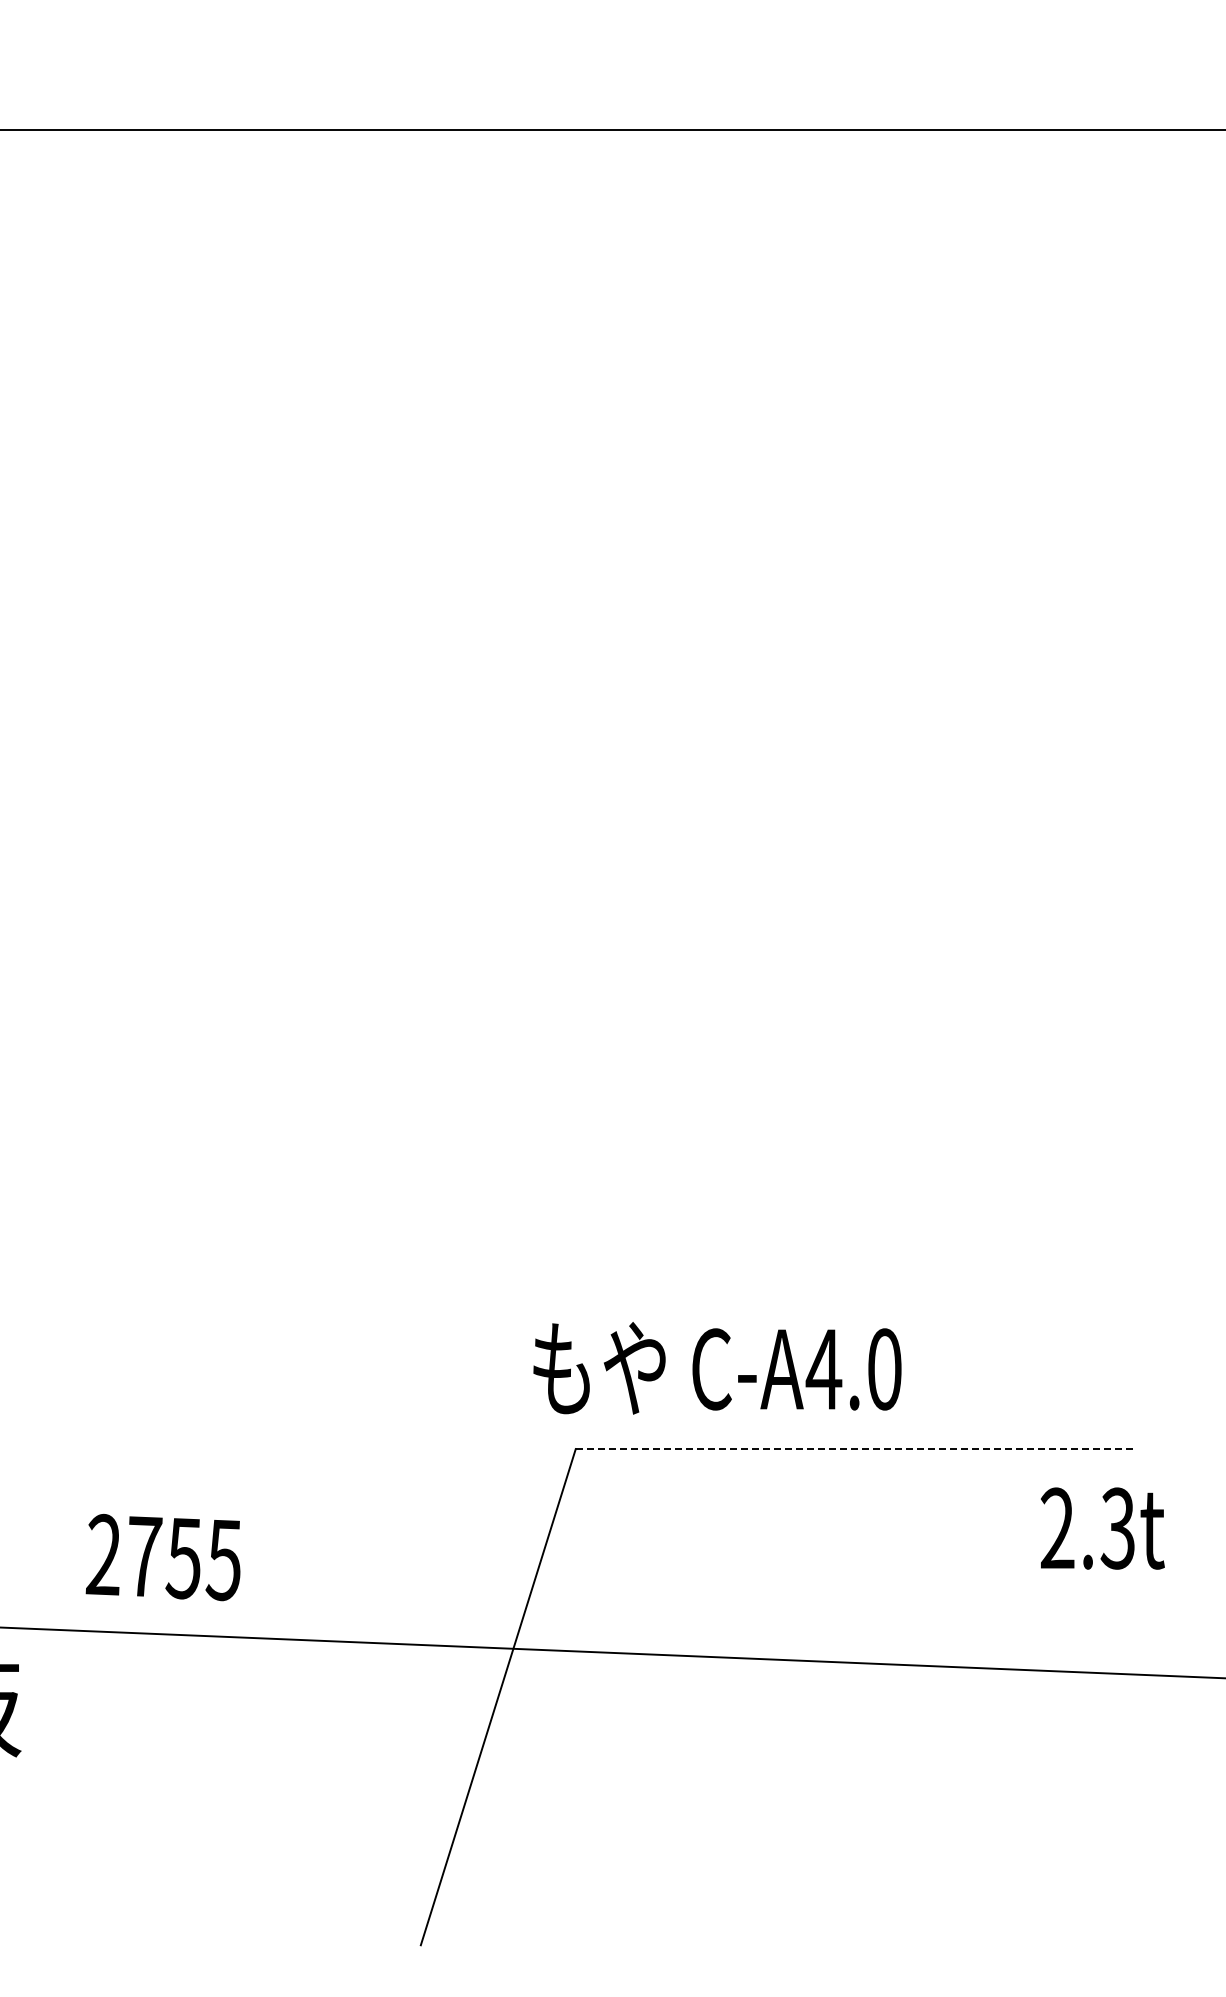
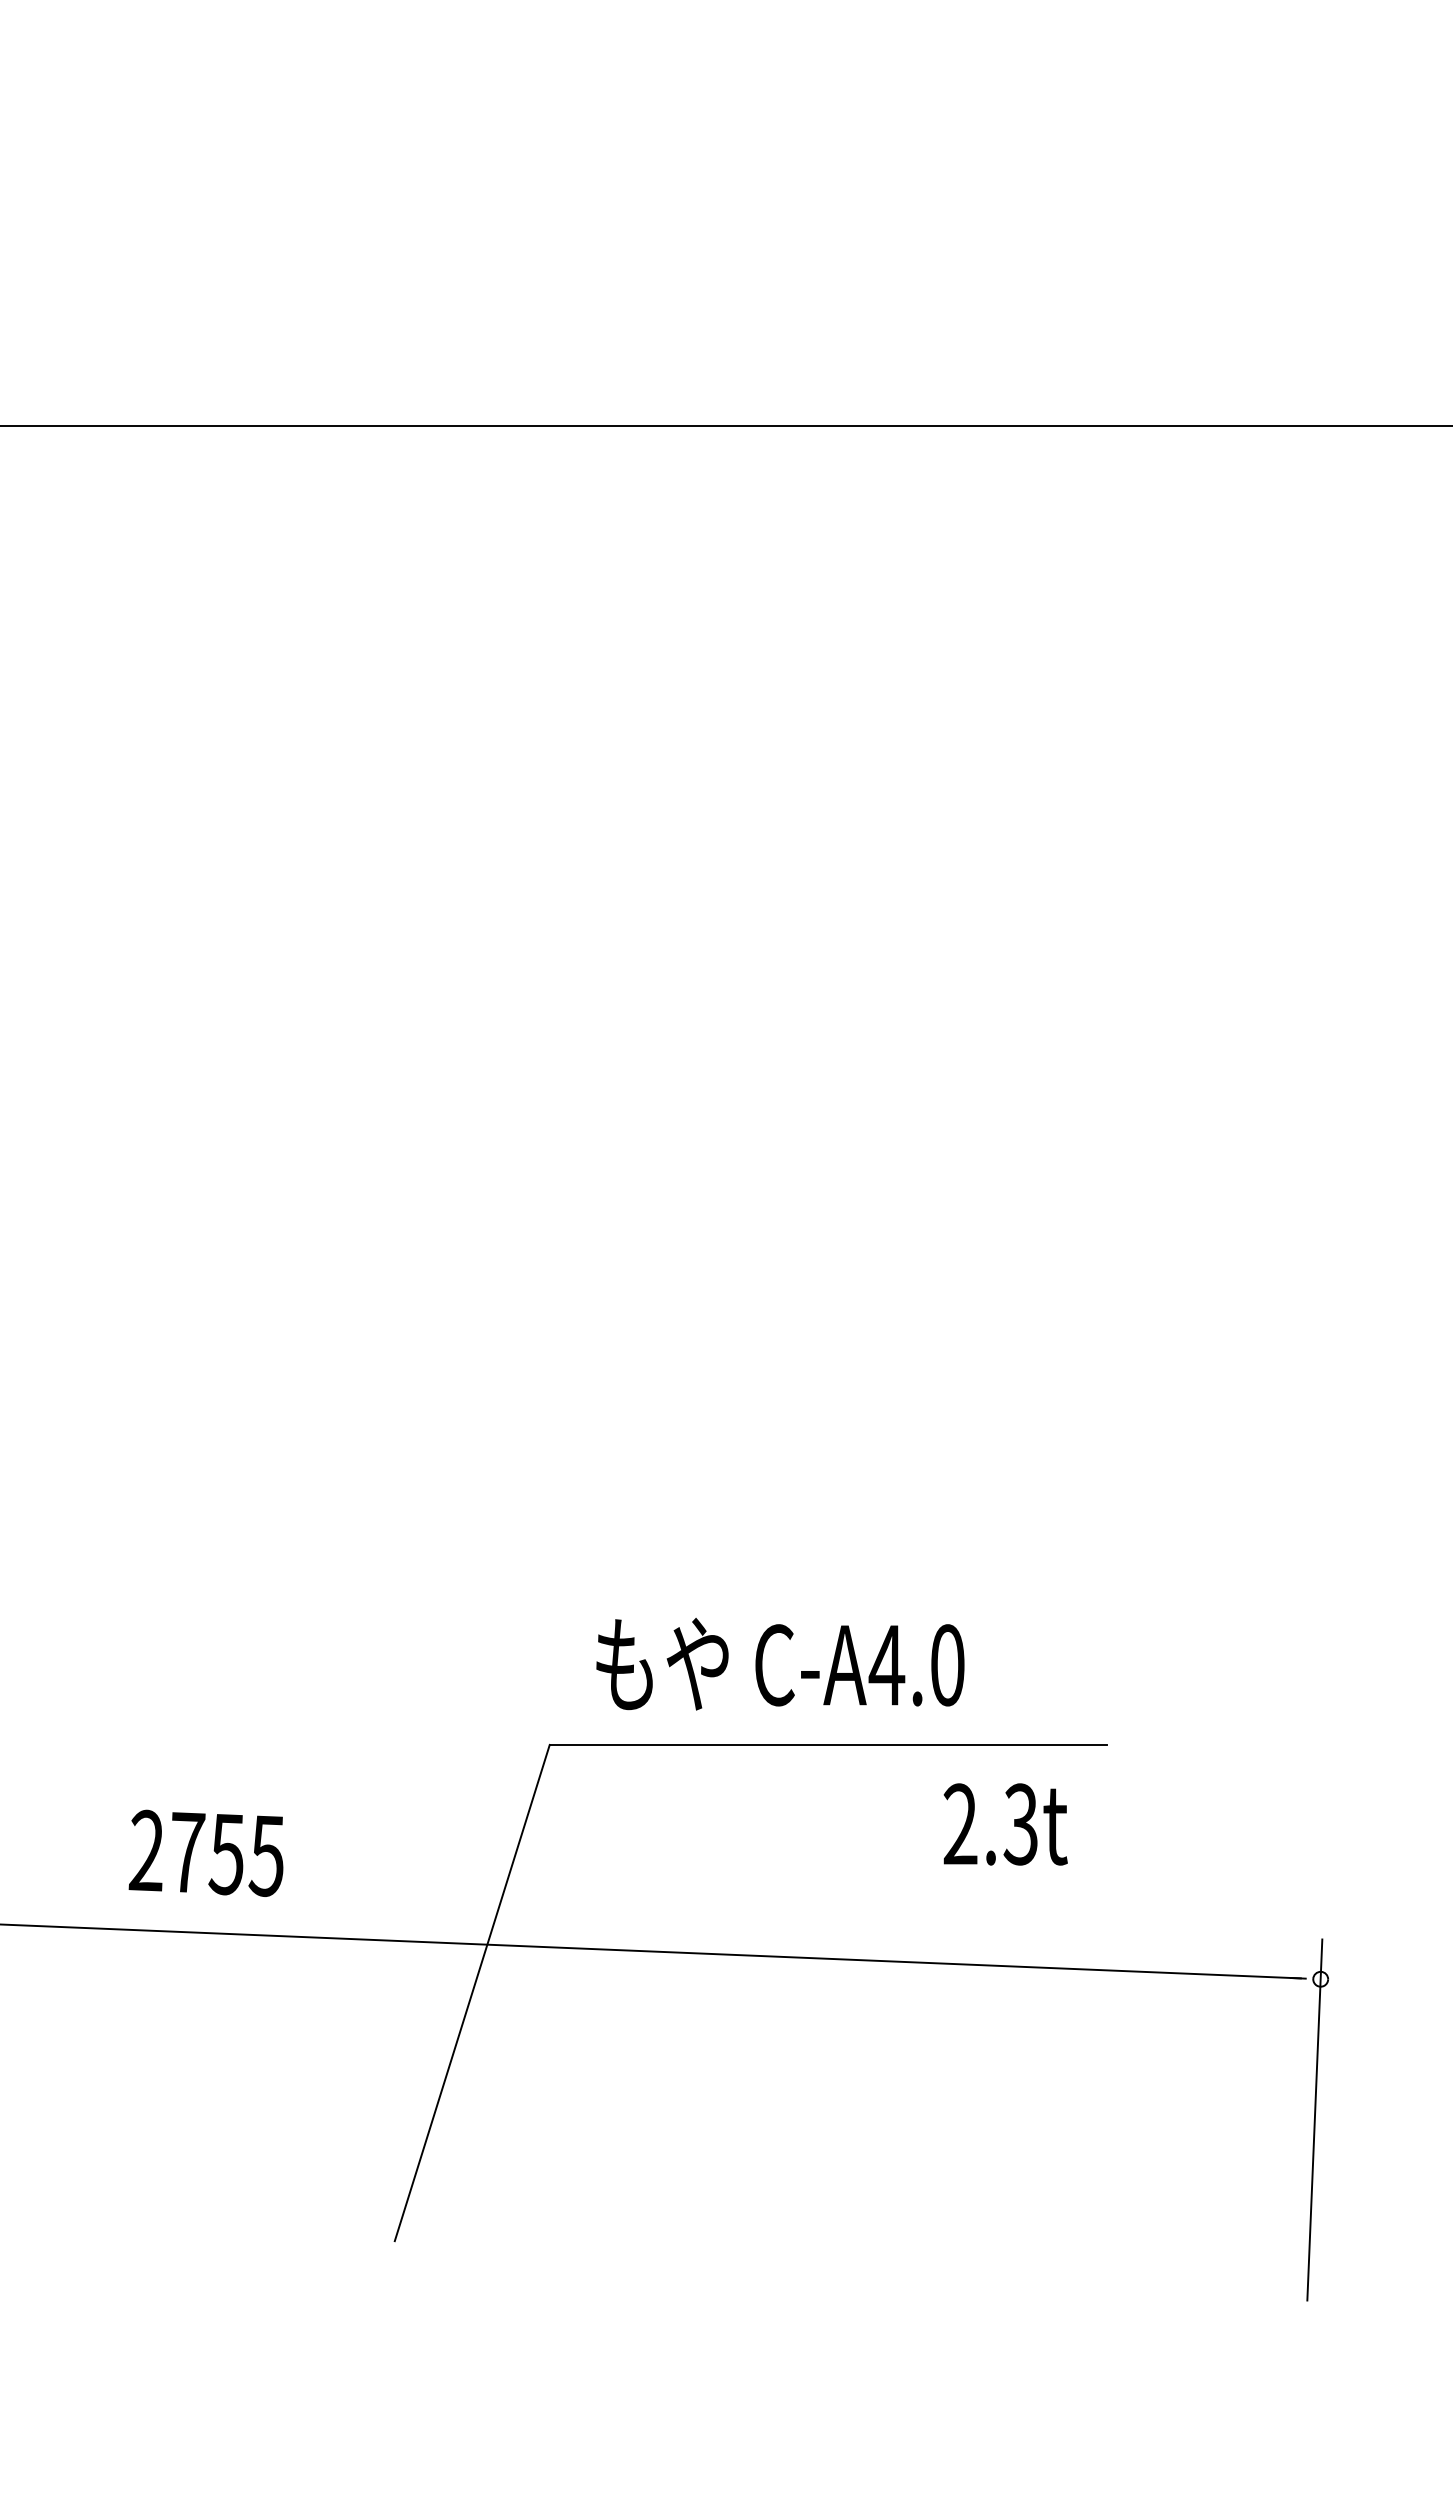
text: (717, 1367) -> (780, 1663), moved
line: (854, 1448) -> (828, 1744), dashed -> solid
text: (1102, 1528) -> (1005, 1824), moved
text: (162, 1556) -> (205, 1852), moved

